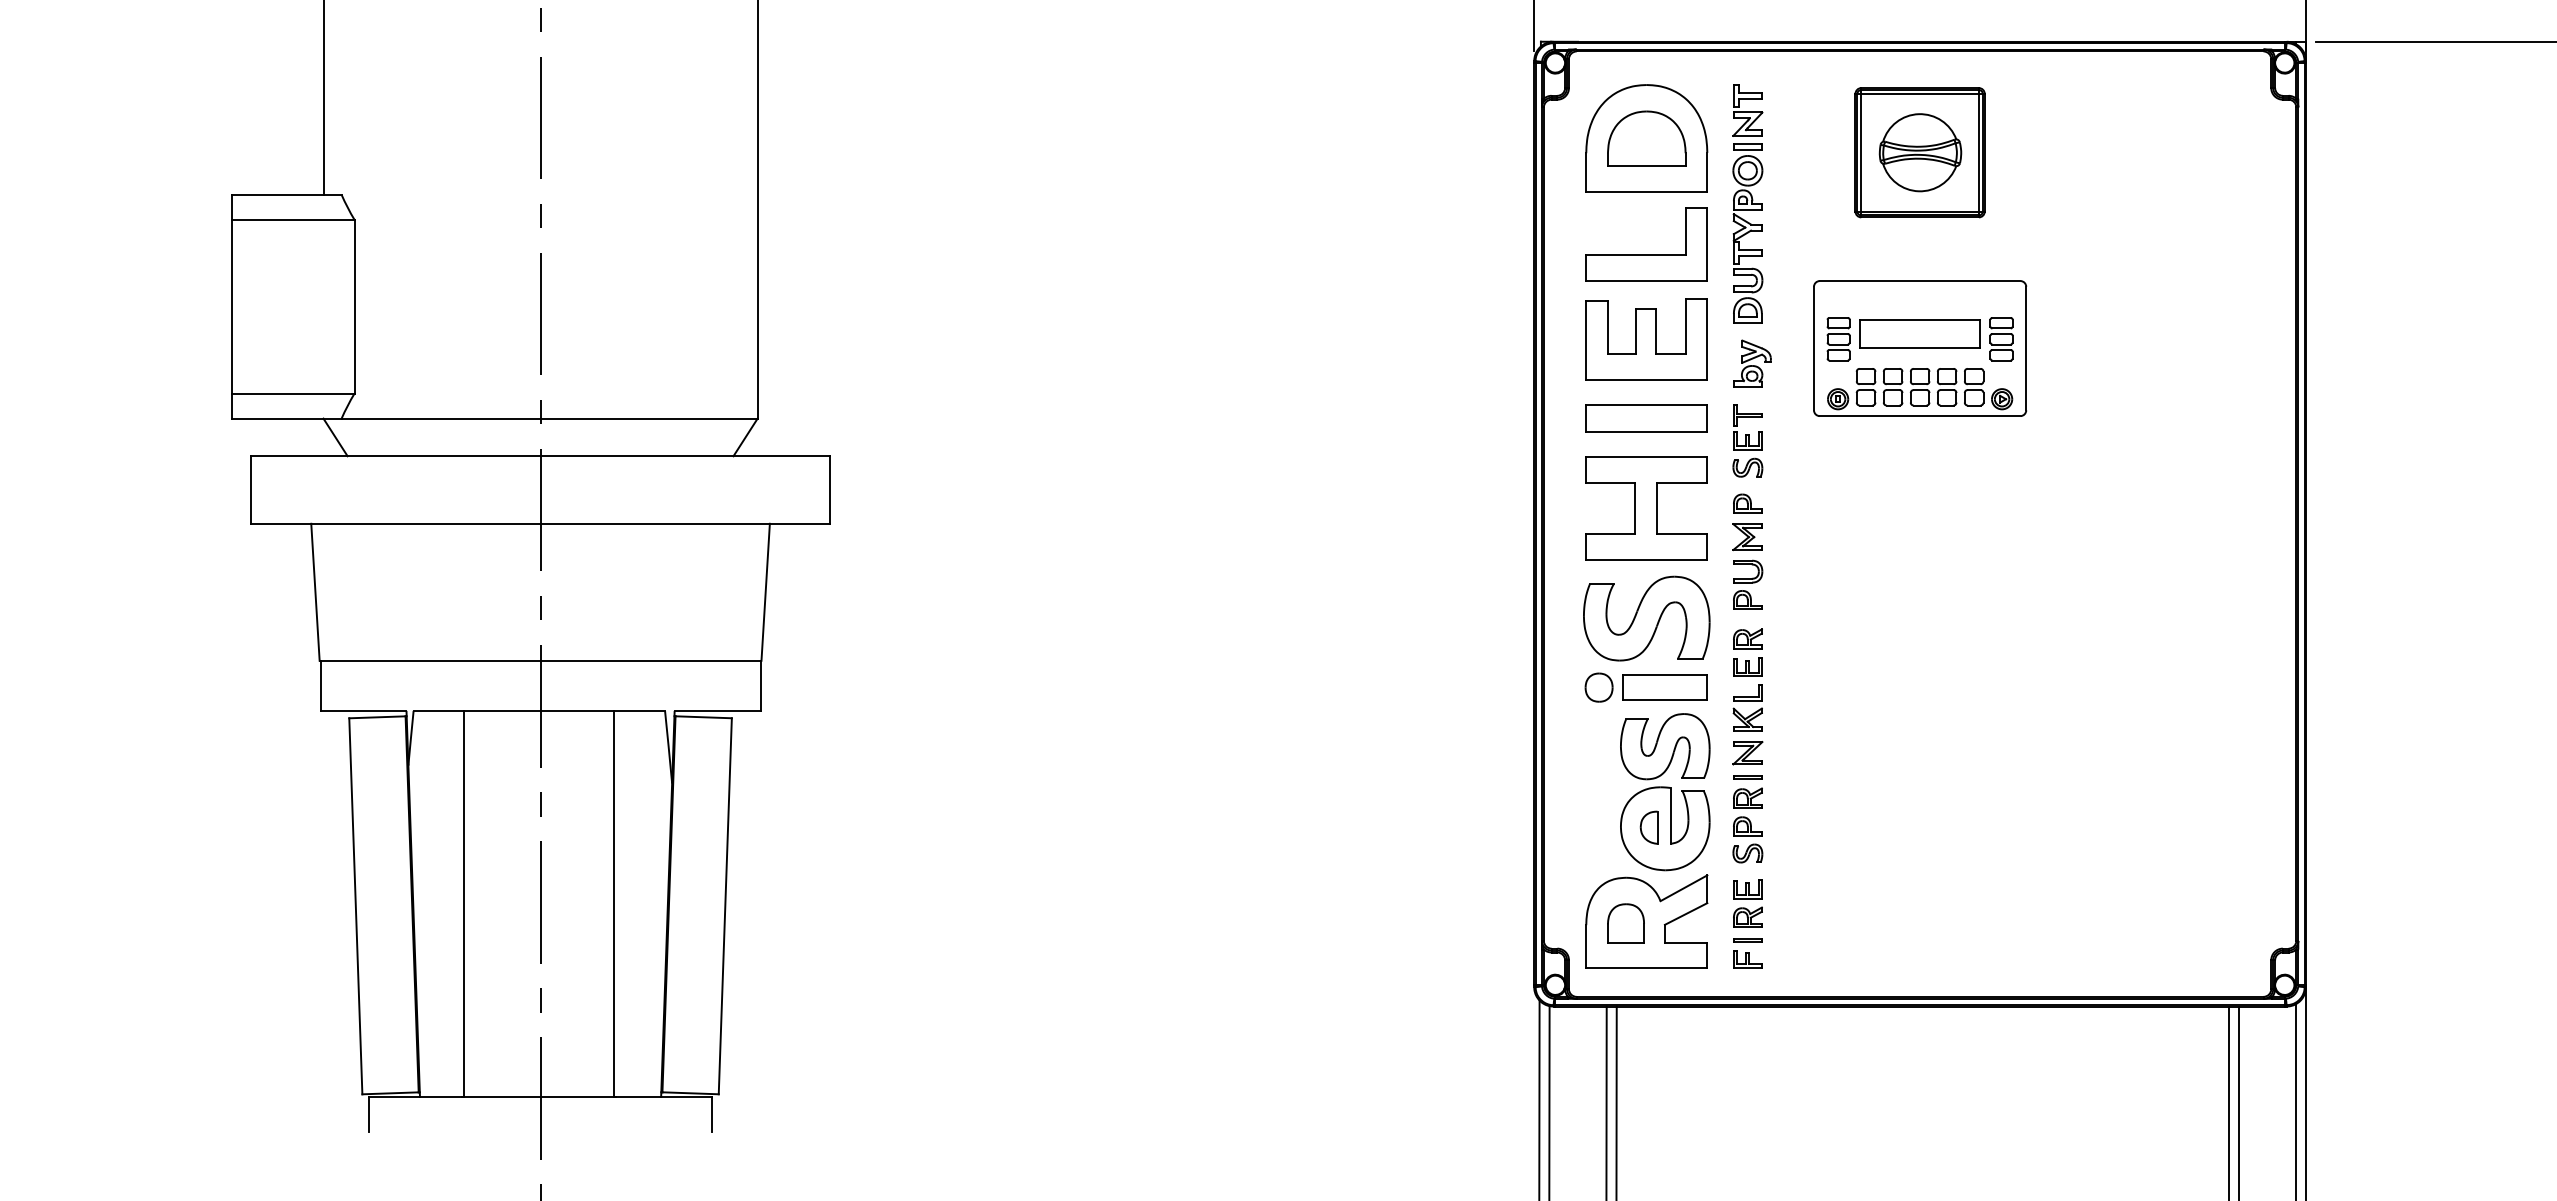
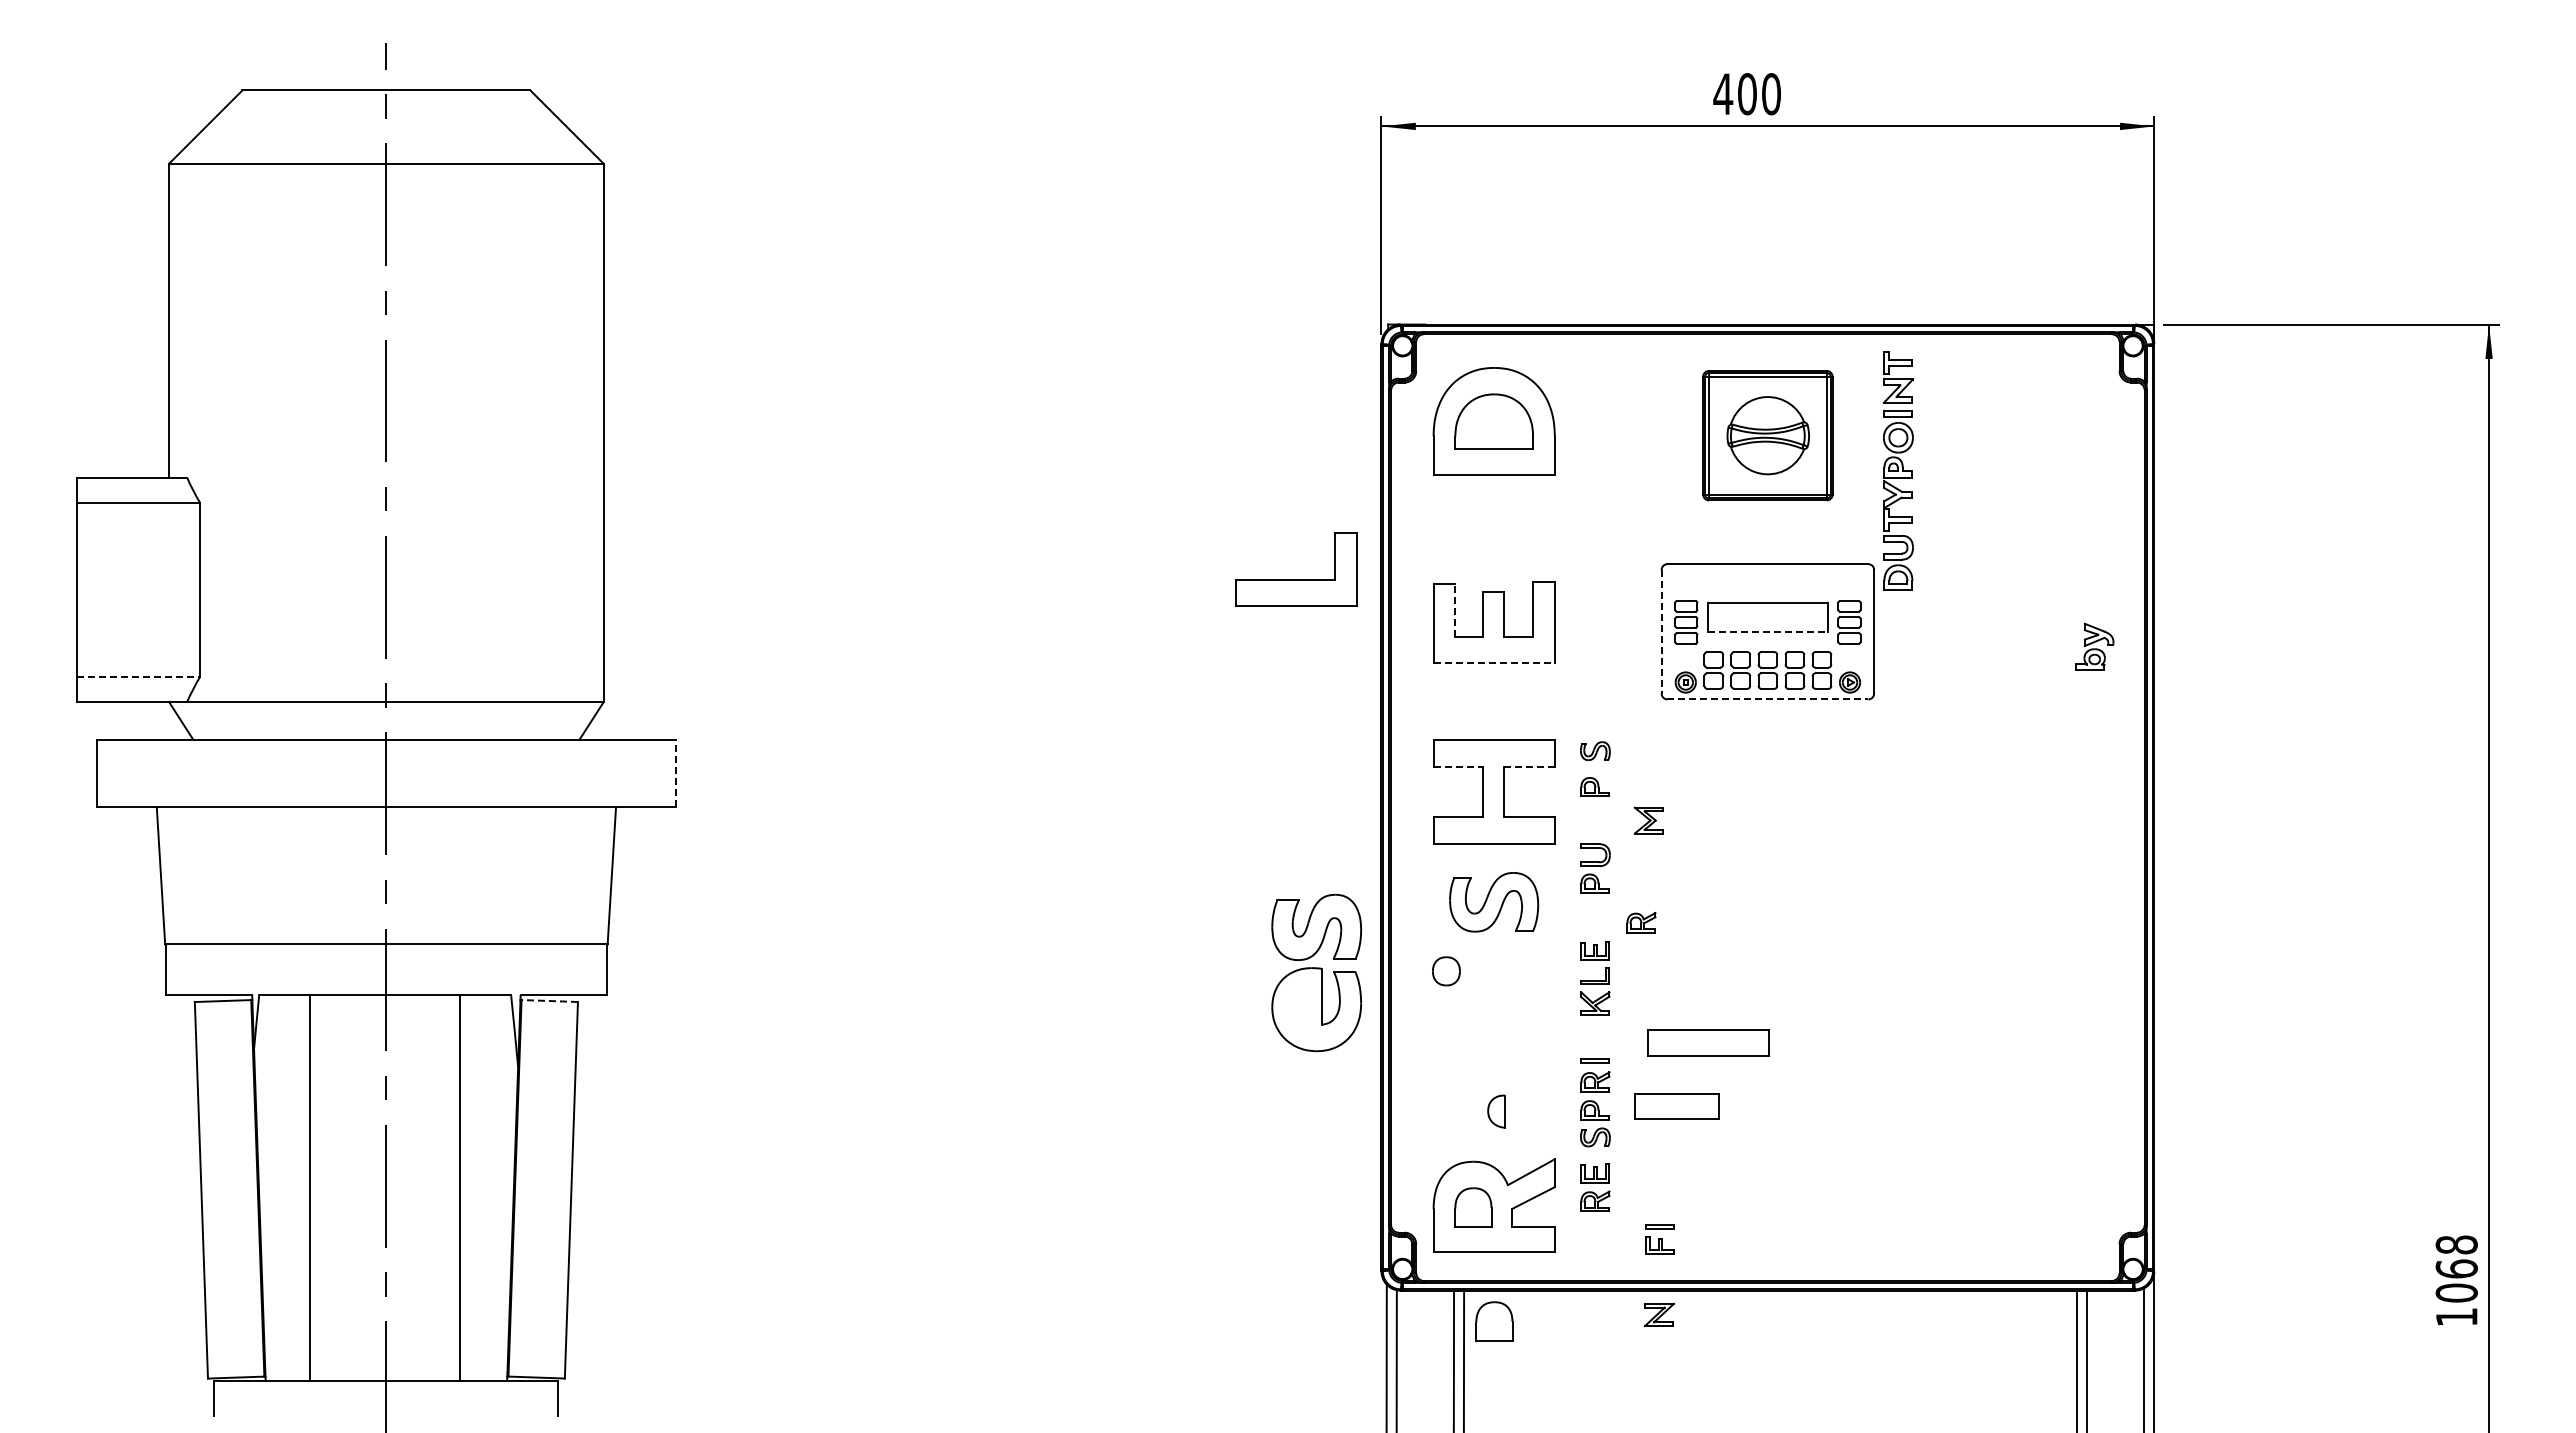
part: (1746, 203) -> (1897, 470), moved
part: (1647, 254) -> (1296, 579), moved
line: (1608, 327) -> (1455, 610), solid -> dashed
line: (1813, 348) -> (1661, 631), solid -> dashed
line: (1919, 348) -> (1767, 631), solid -> dashed
part: (1751, 363) -> (2094, 646), moved
line: (1647, 380) -> (1494, 663), solid -> dashed
line: (294, 393) -> (139, 676), solid -> dashed
line: (1920, 416) -> (1768, 699), solid -> dashed
part: (1647, 418) -> (1708, 1042), moved
part: (1746, 434) -> (1594, 717), removed
line: (1611, 483) -> (1458, 766), solid -> dashed
line: (1682, 483) -> (1529, 766), solid -> dashed
line: (830, 490) -> (676, 773), solid -> dashed
part: (1746, 537) -> (1648, 820), moved
part: (1646, 618) -> (1493, 902), size x0.7
part: (1747, 638) -> (1641, 922), moved
part: (1665, 687) -> (1676, 1106), moved
line: (703, 717) -> (549, 1001), solid -> dashed
part: (1746, 752) -> (1658, 1314), moved
part: (1665, 791) -> (1316, 972), moved
part: (1746, 953) -> (1659, 1239), moved
part: (1647, 1037) -> (1494, 1321), added

